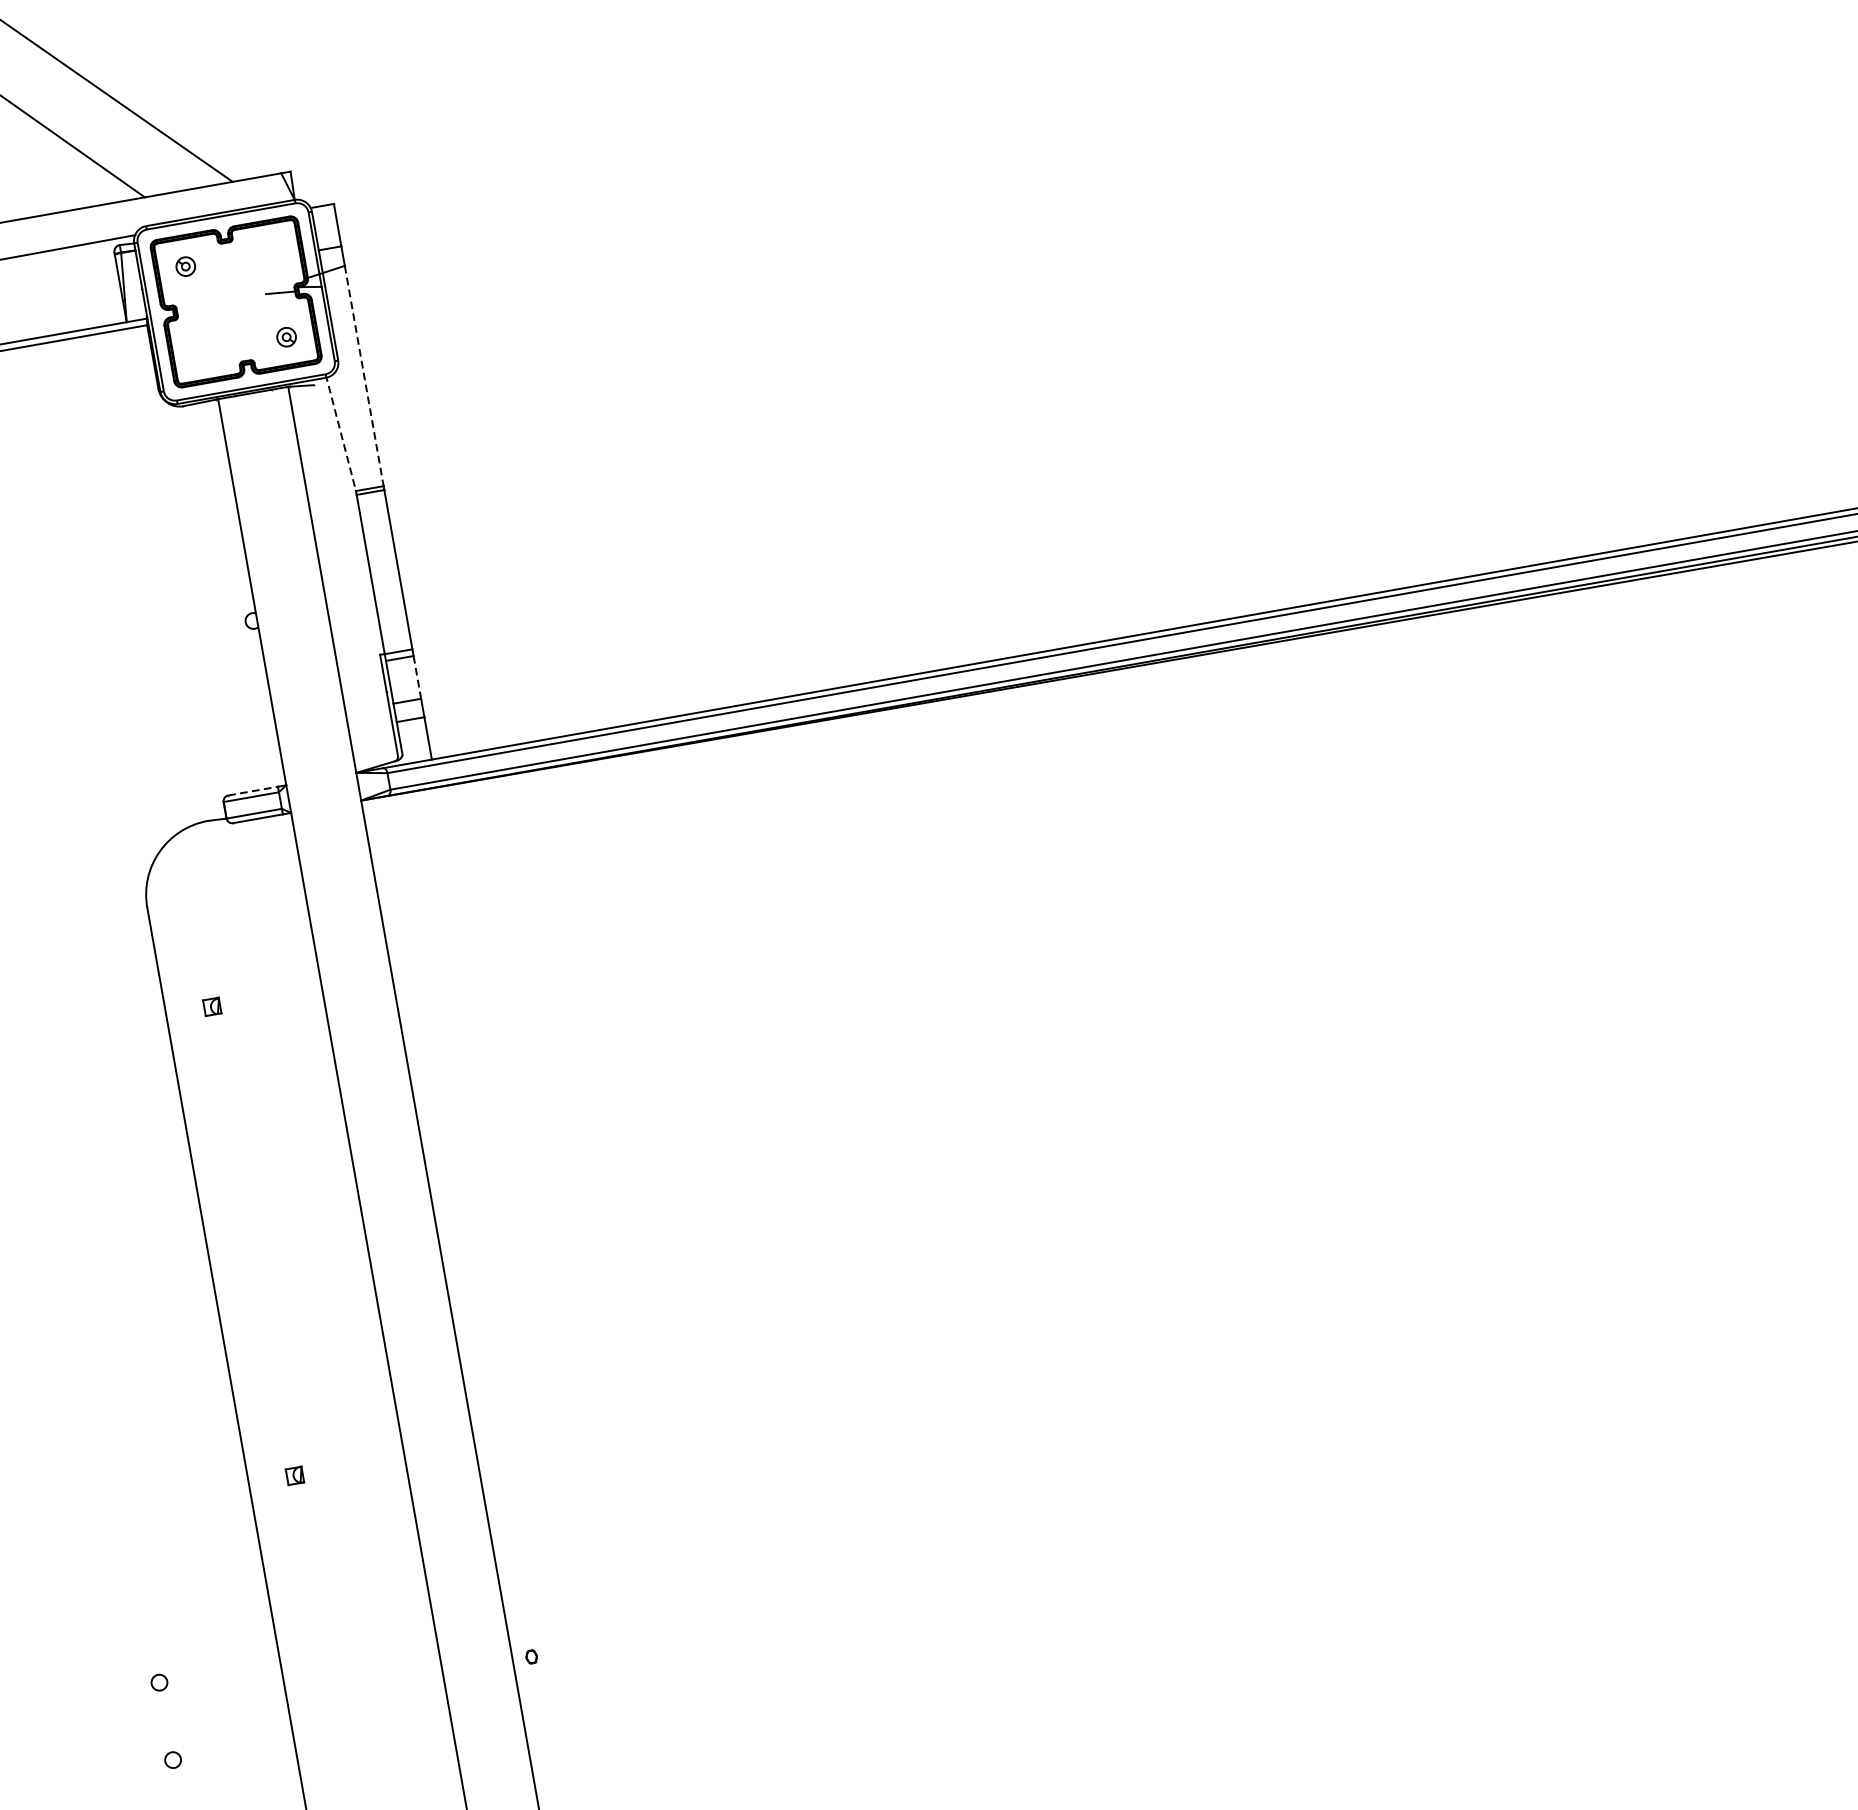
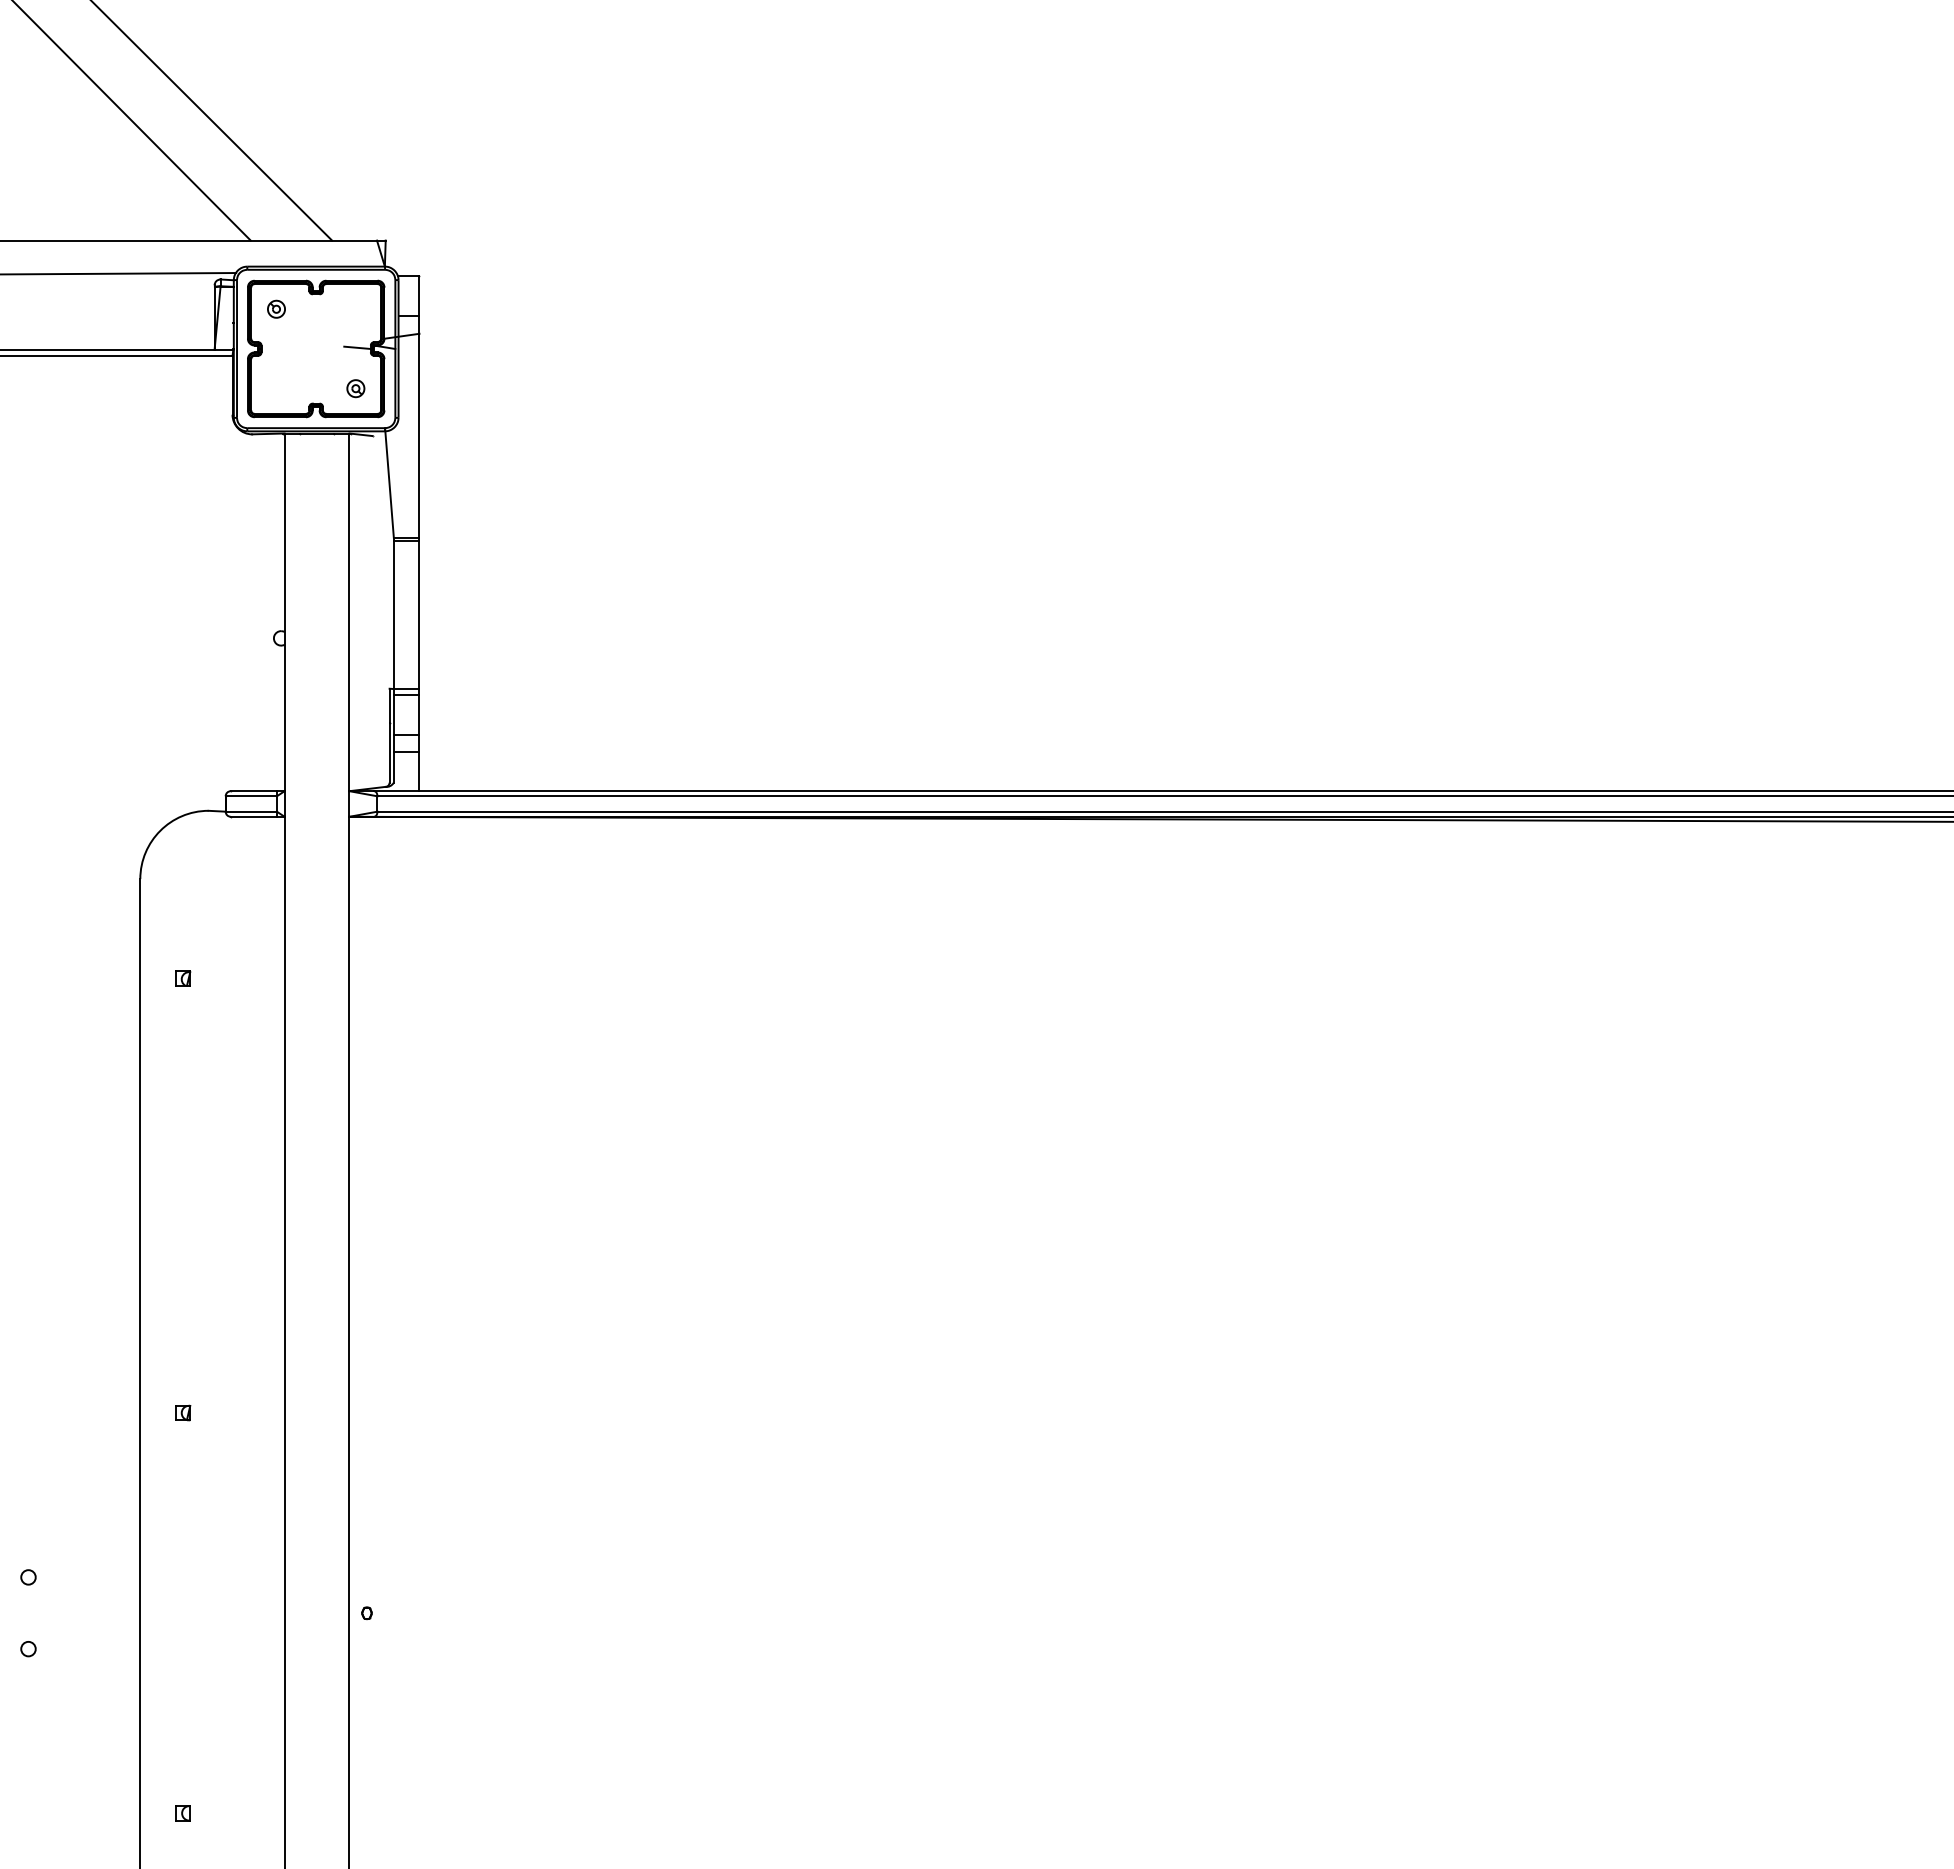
line: (364, 376) -> (419, 436), dashed -> solid
line: (340, 433) -> (389, 483), dashed -> solid
line: (417, 677) -> (419, 715), dashed -> solid
line: (253, 791) -> (254, 791), dashed -> solid

